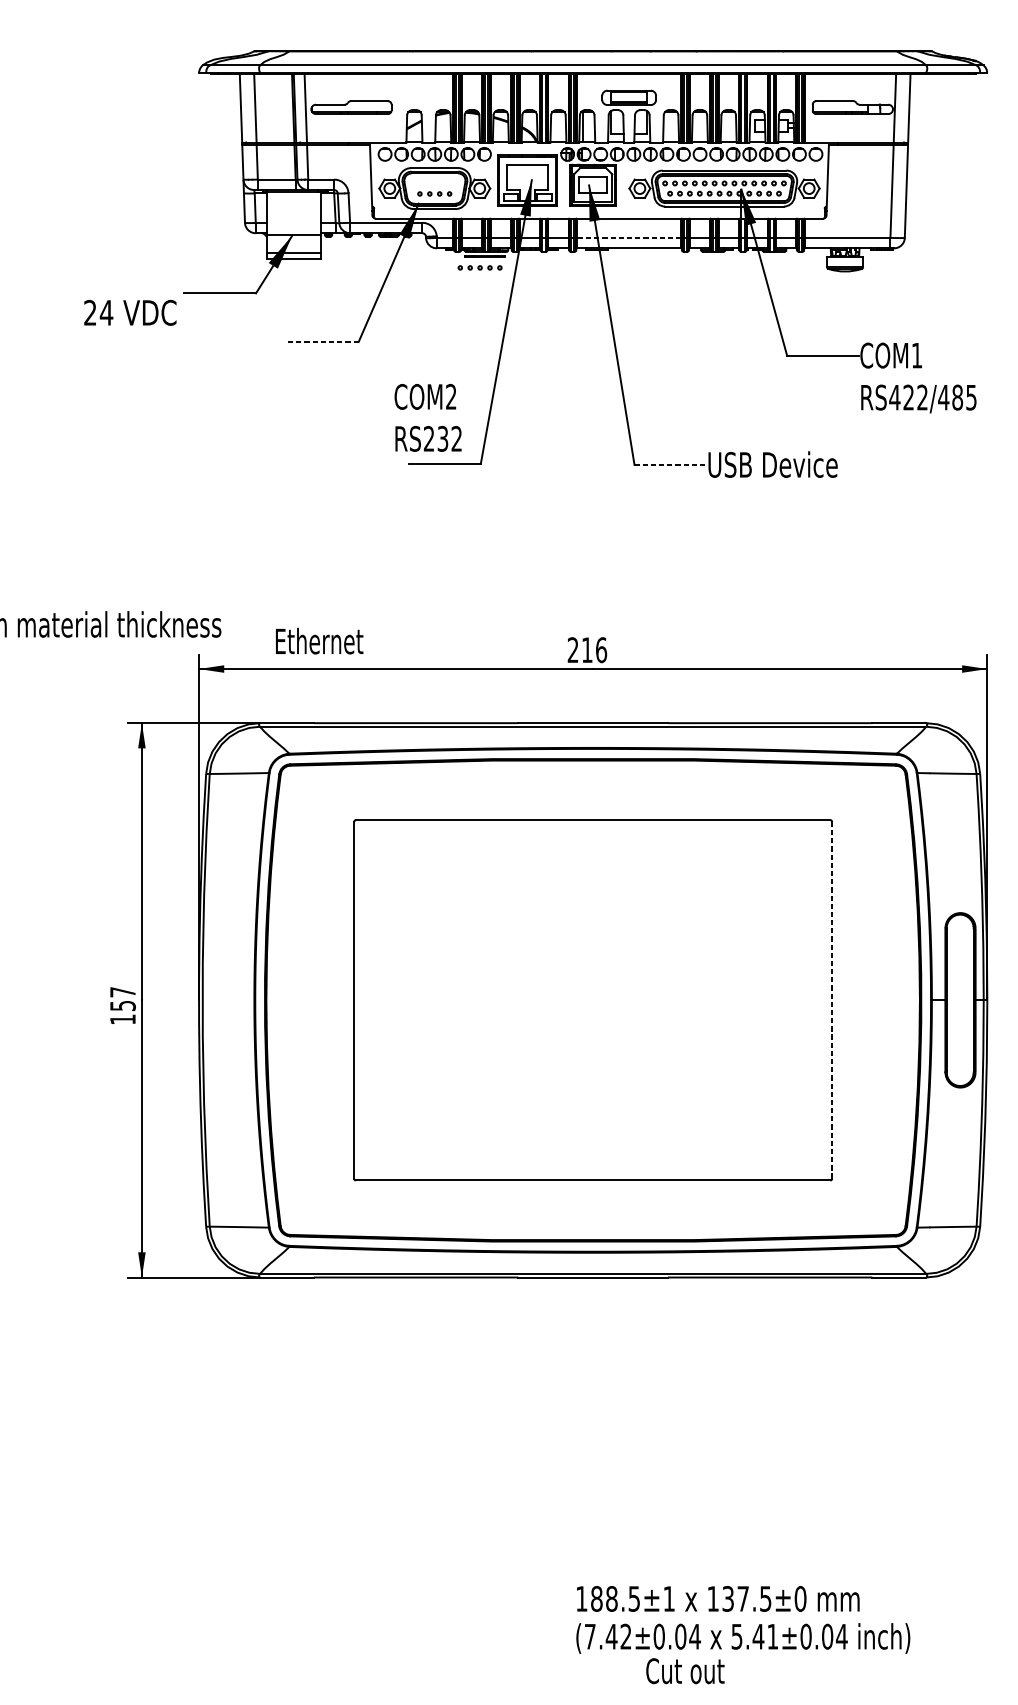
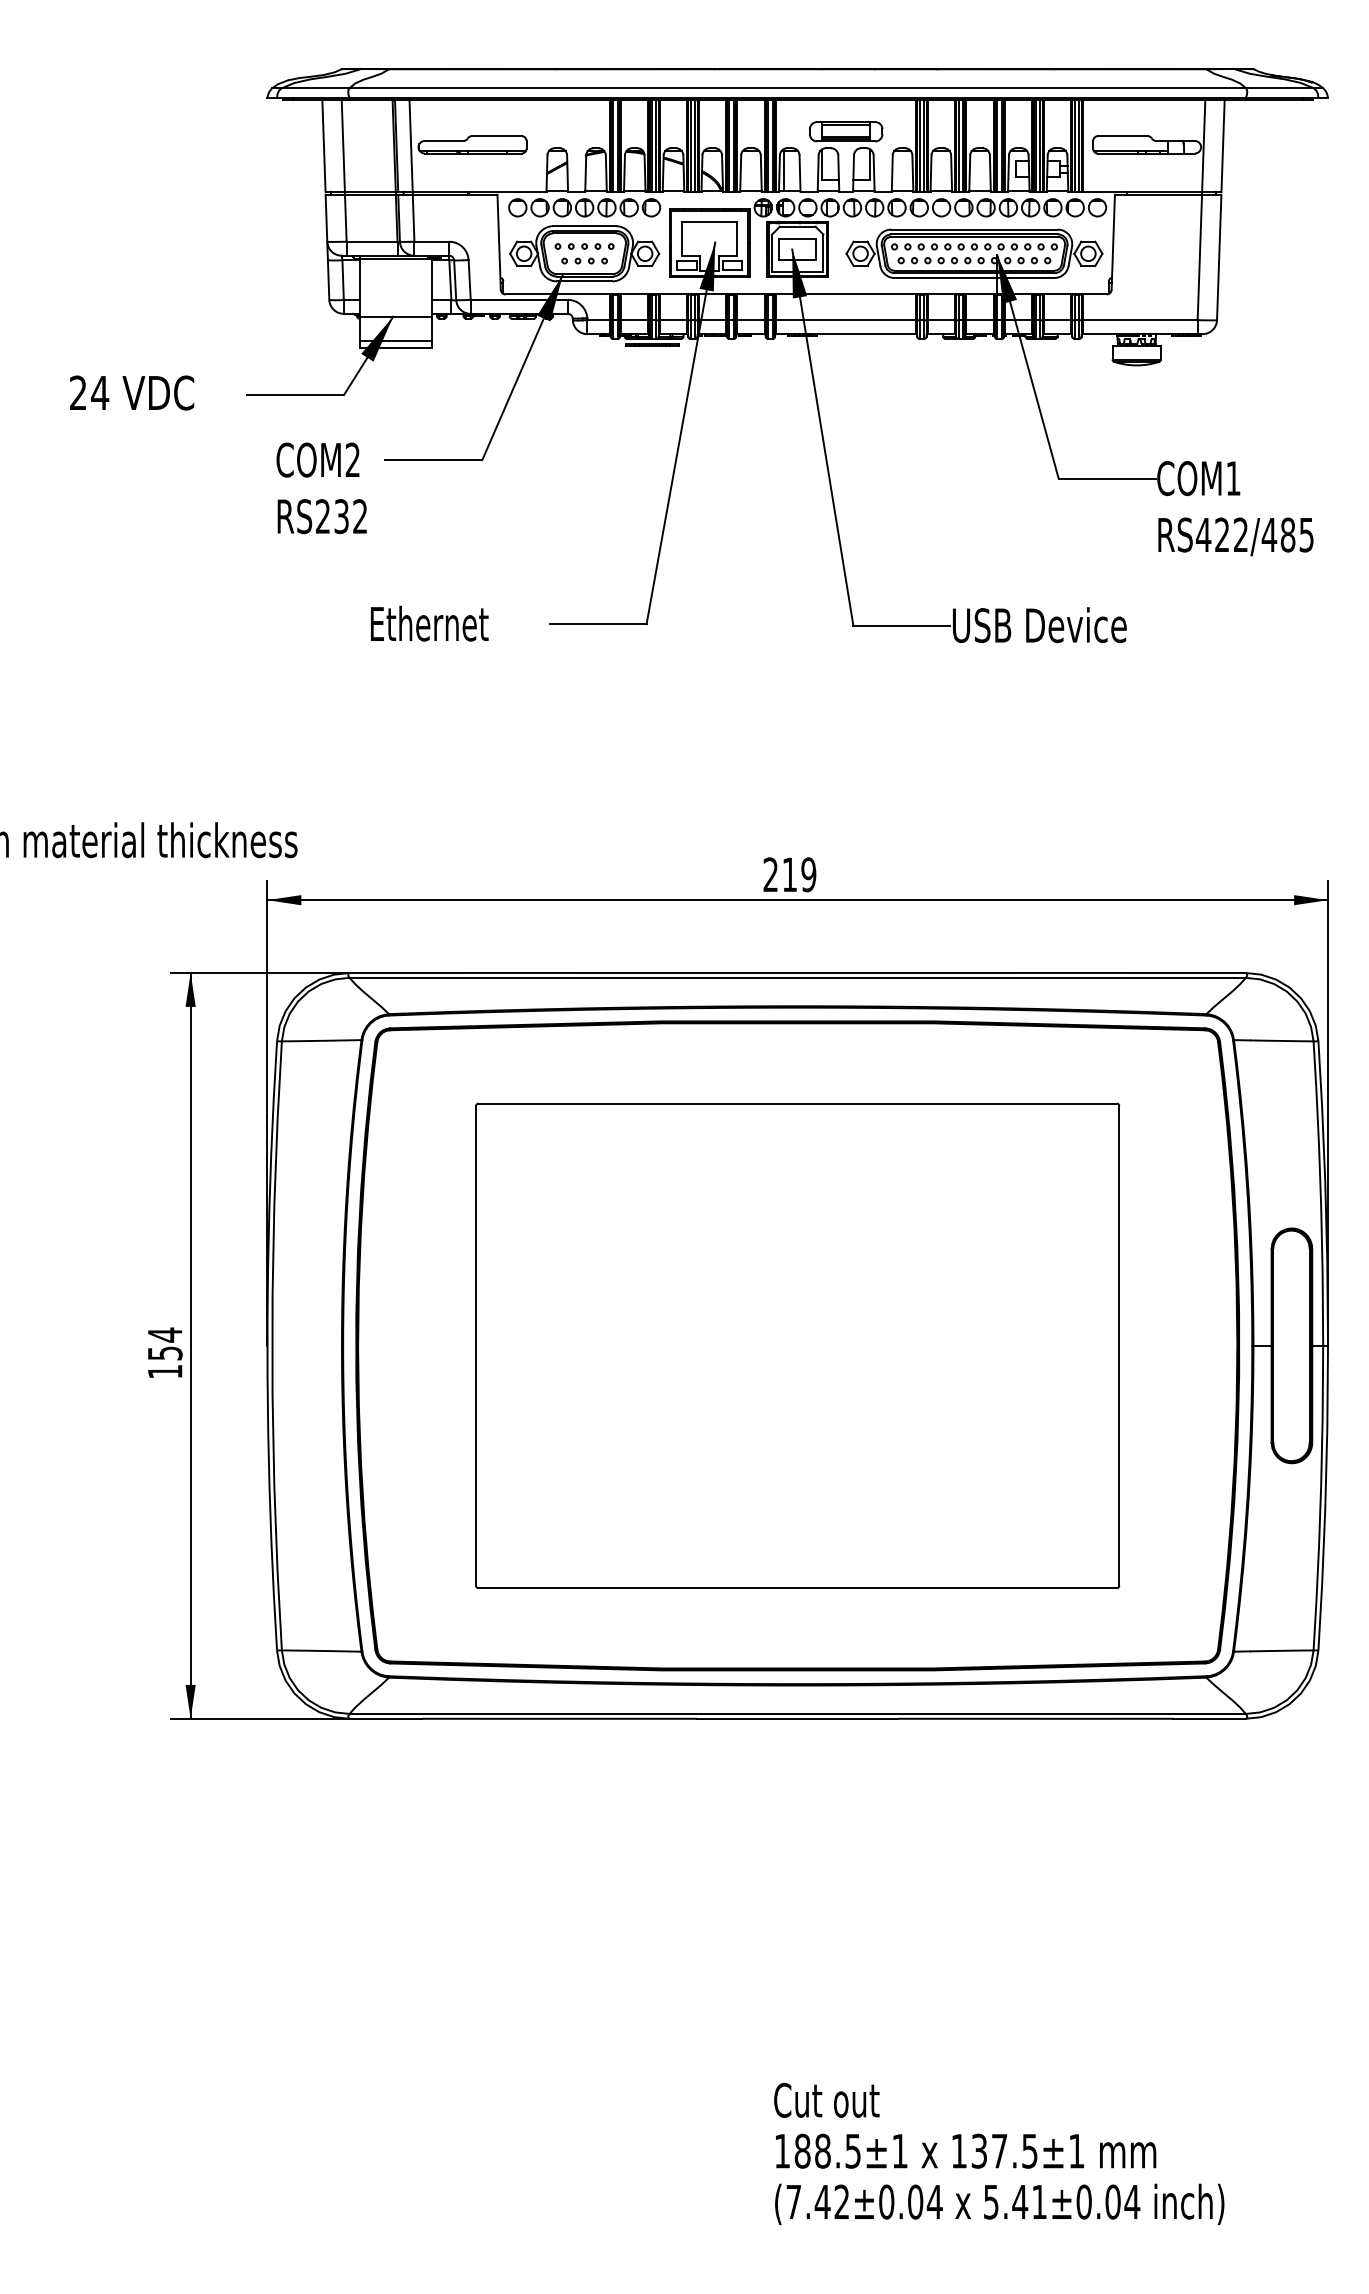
line: (628, 238) -> (845, 320), dashed -> solid
part: (480, 267) -> (584, 246), moved
text: (130, 312) -> (132, 392), moved
line: (322, 342) -> (433, 460), dashed -> solid
text: (427, 418) -> (321, 488), moved
line: (671, 464) -> (902, 625), dashed -> solid
text: (319, 641) -> (429, 623), moved
text: (601, 649) -> (808, 874), 216 -> 219
text: (123, 991) -> (165, 1334), 157 -> 154
line: (832, 1000) -> (1119, 1345), dashed -> solid
text: (800, 1598) -> (1076, 2150), 137.5±0 -> 137.5±1
text: (685, 1670) -> (826, 2099), moved

